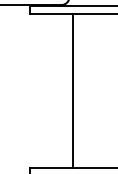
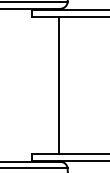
line: (72, 90) -> (59, 84), moved

